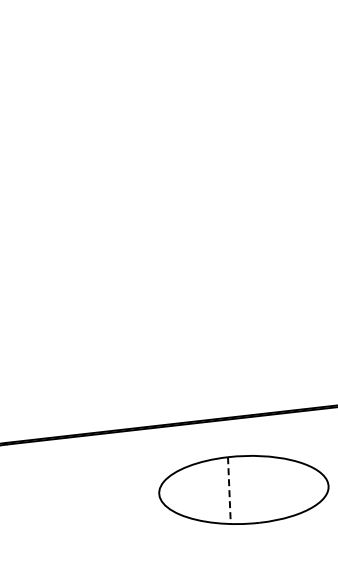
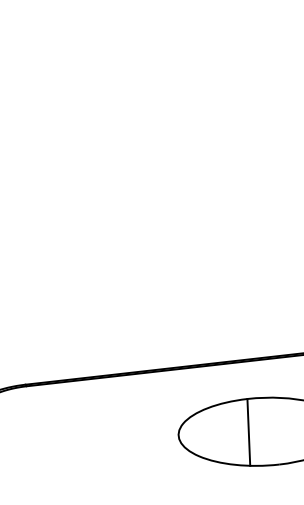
line: (229, 491) -> (248, 433), dashed -> solid

